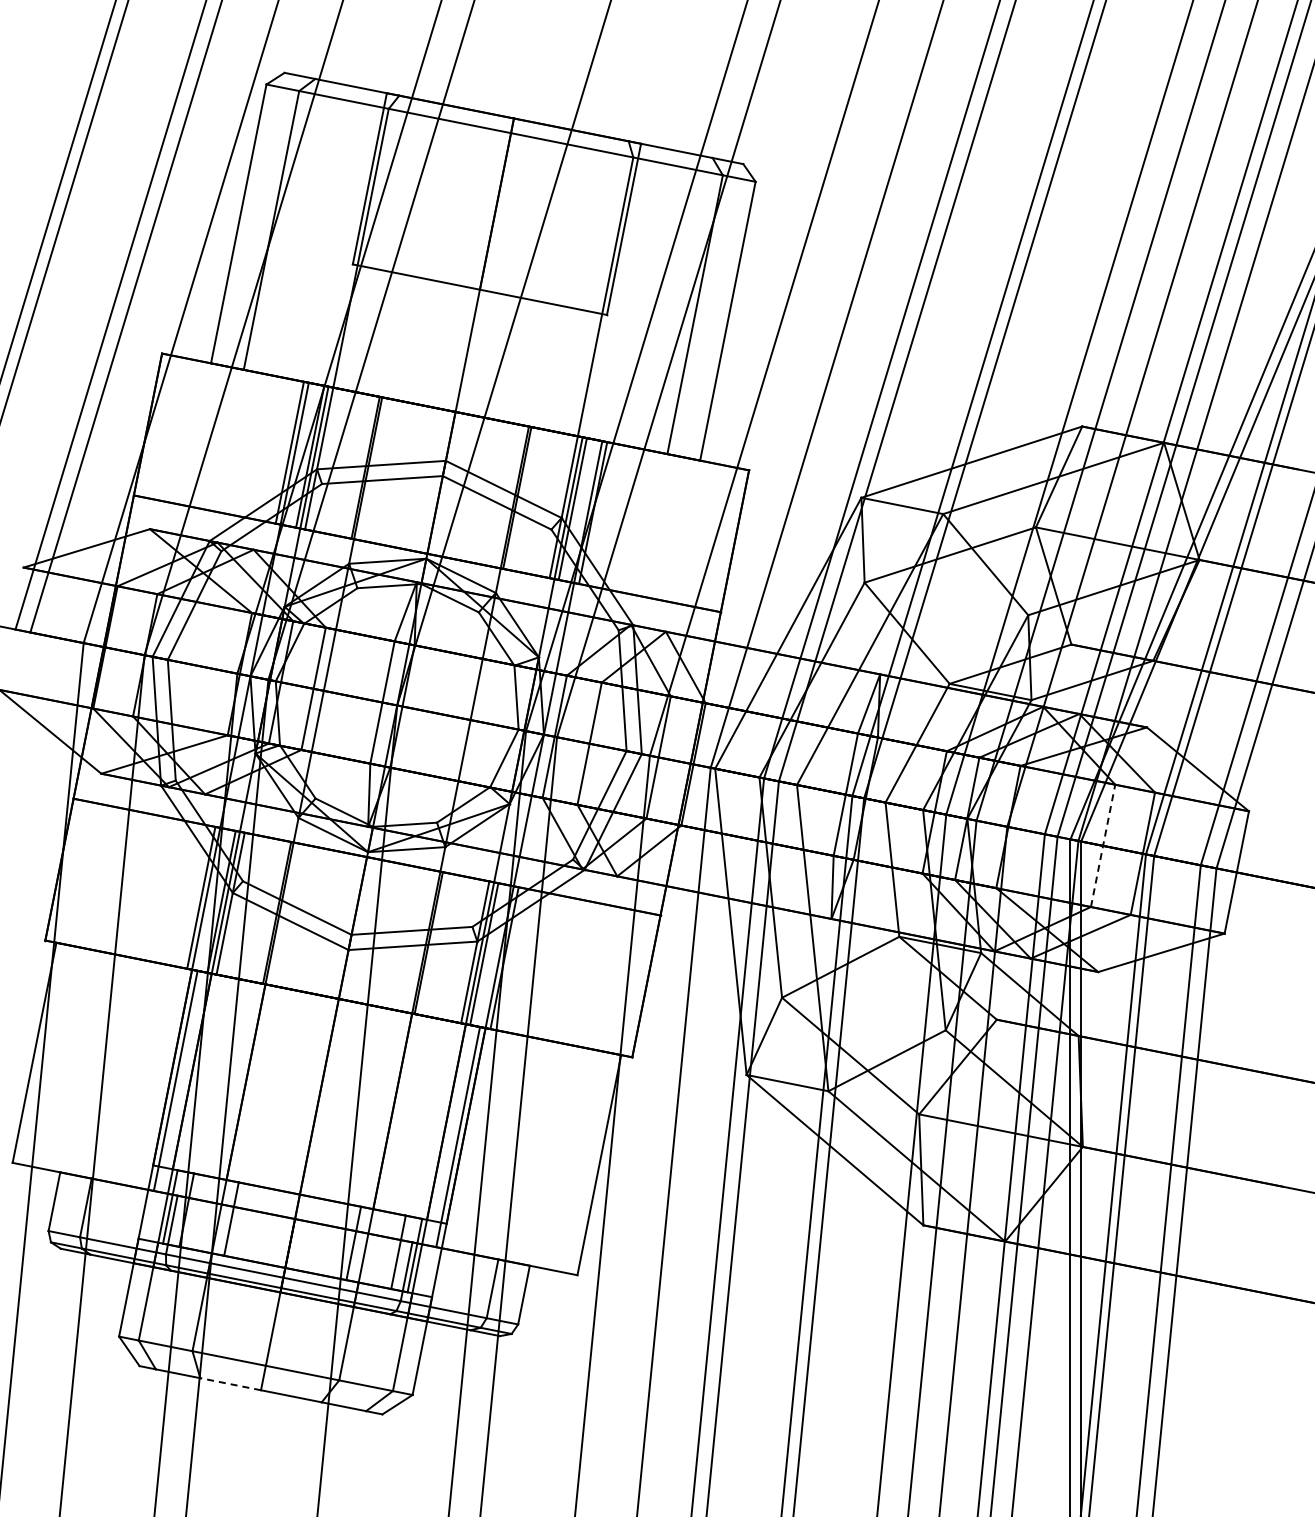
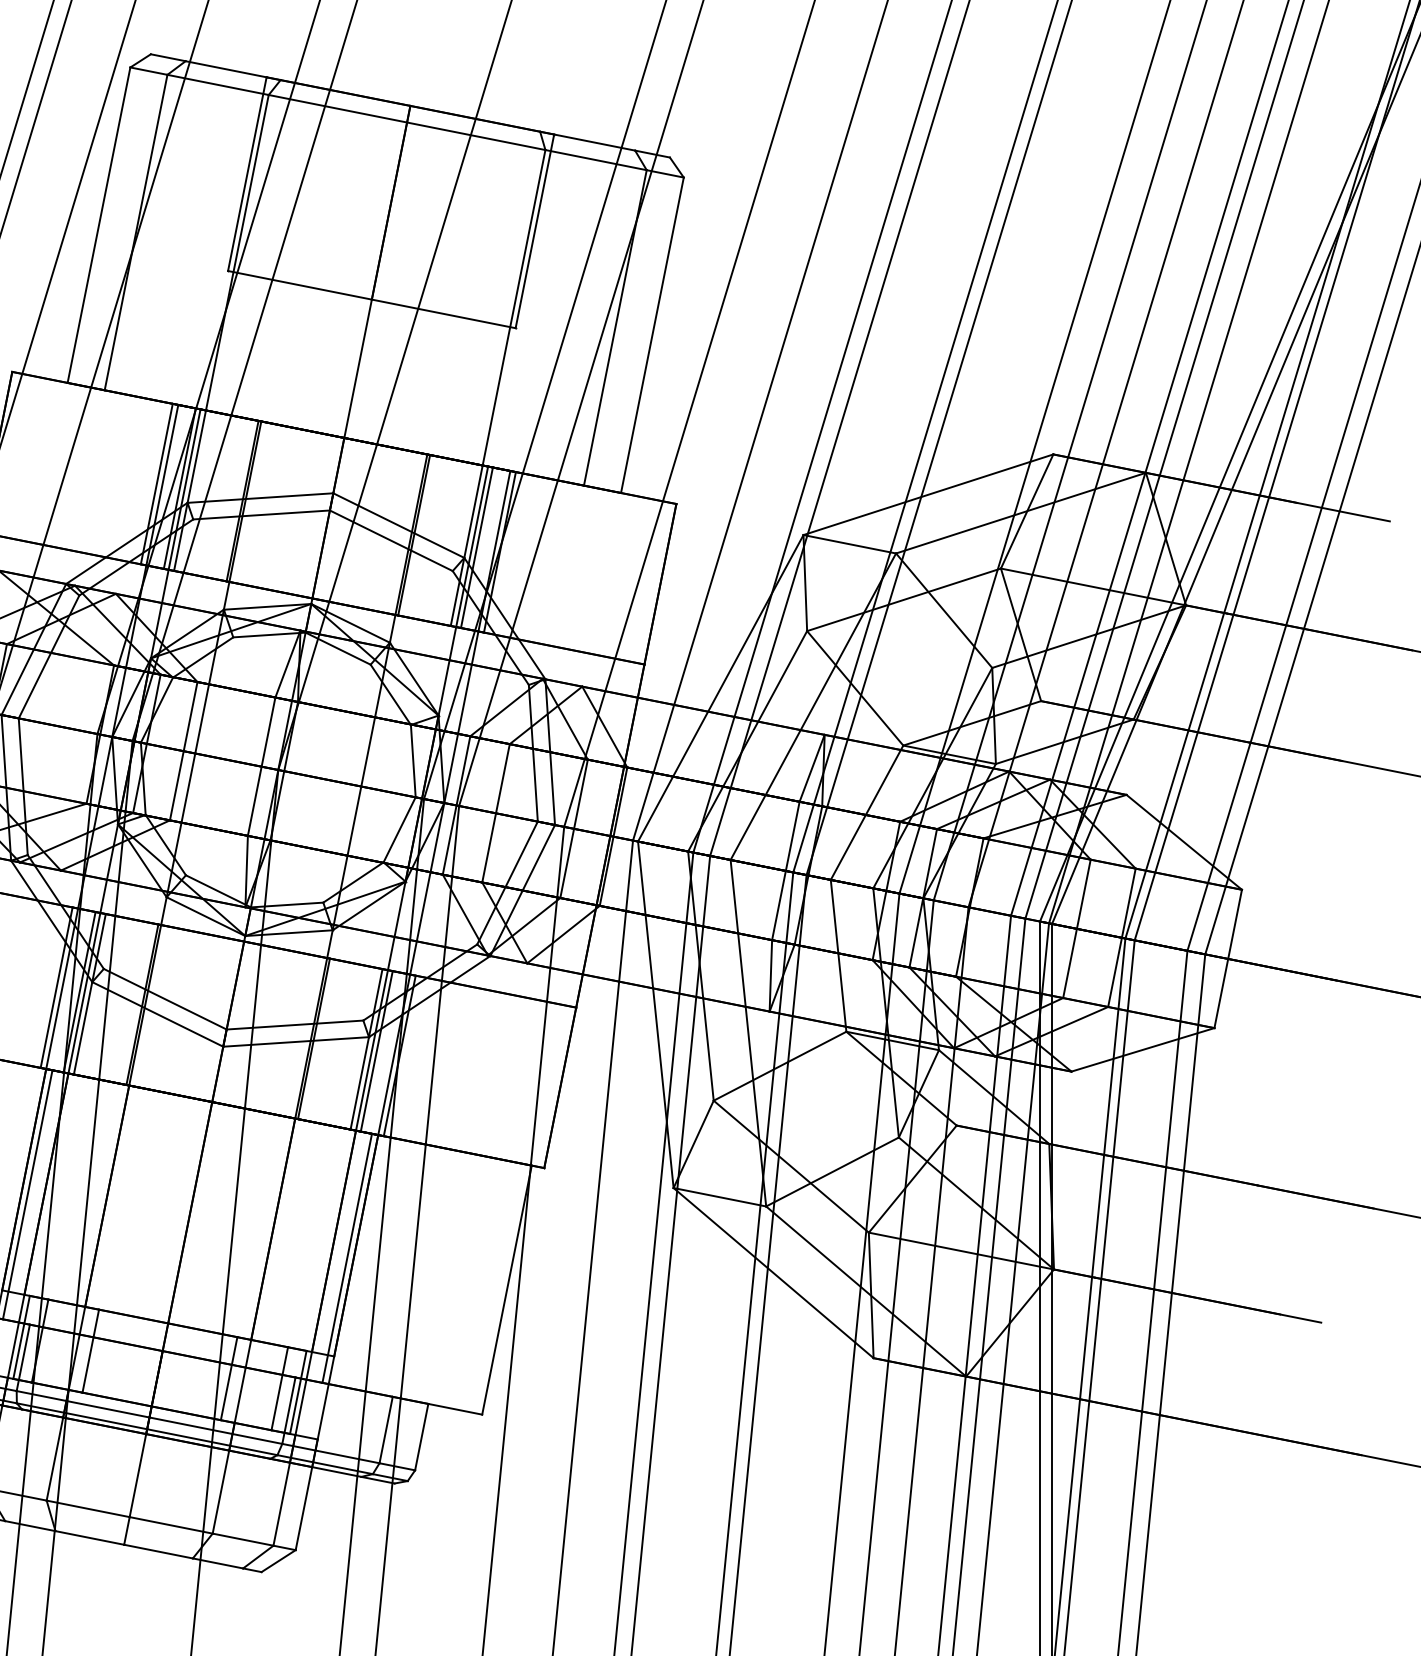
line: (1103, 845) -> (1077, 928), dashed -> solid
line: (230, 1384) -> (89, 1538), dashed -> solid

